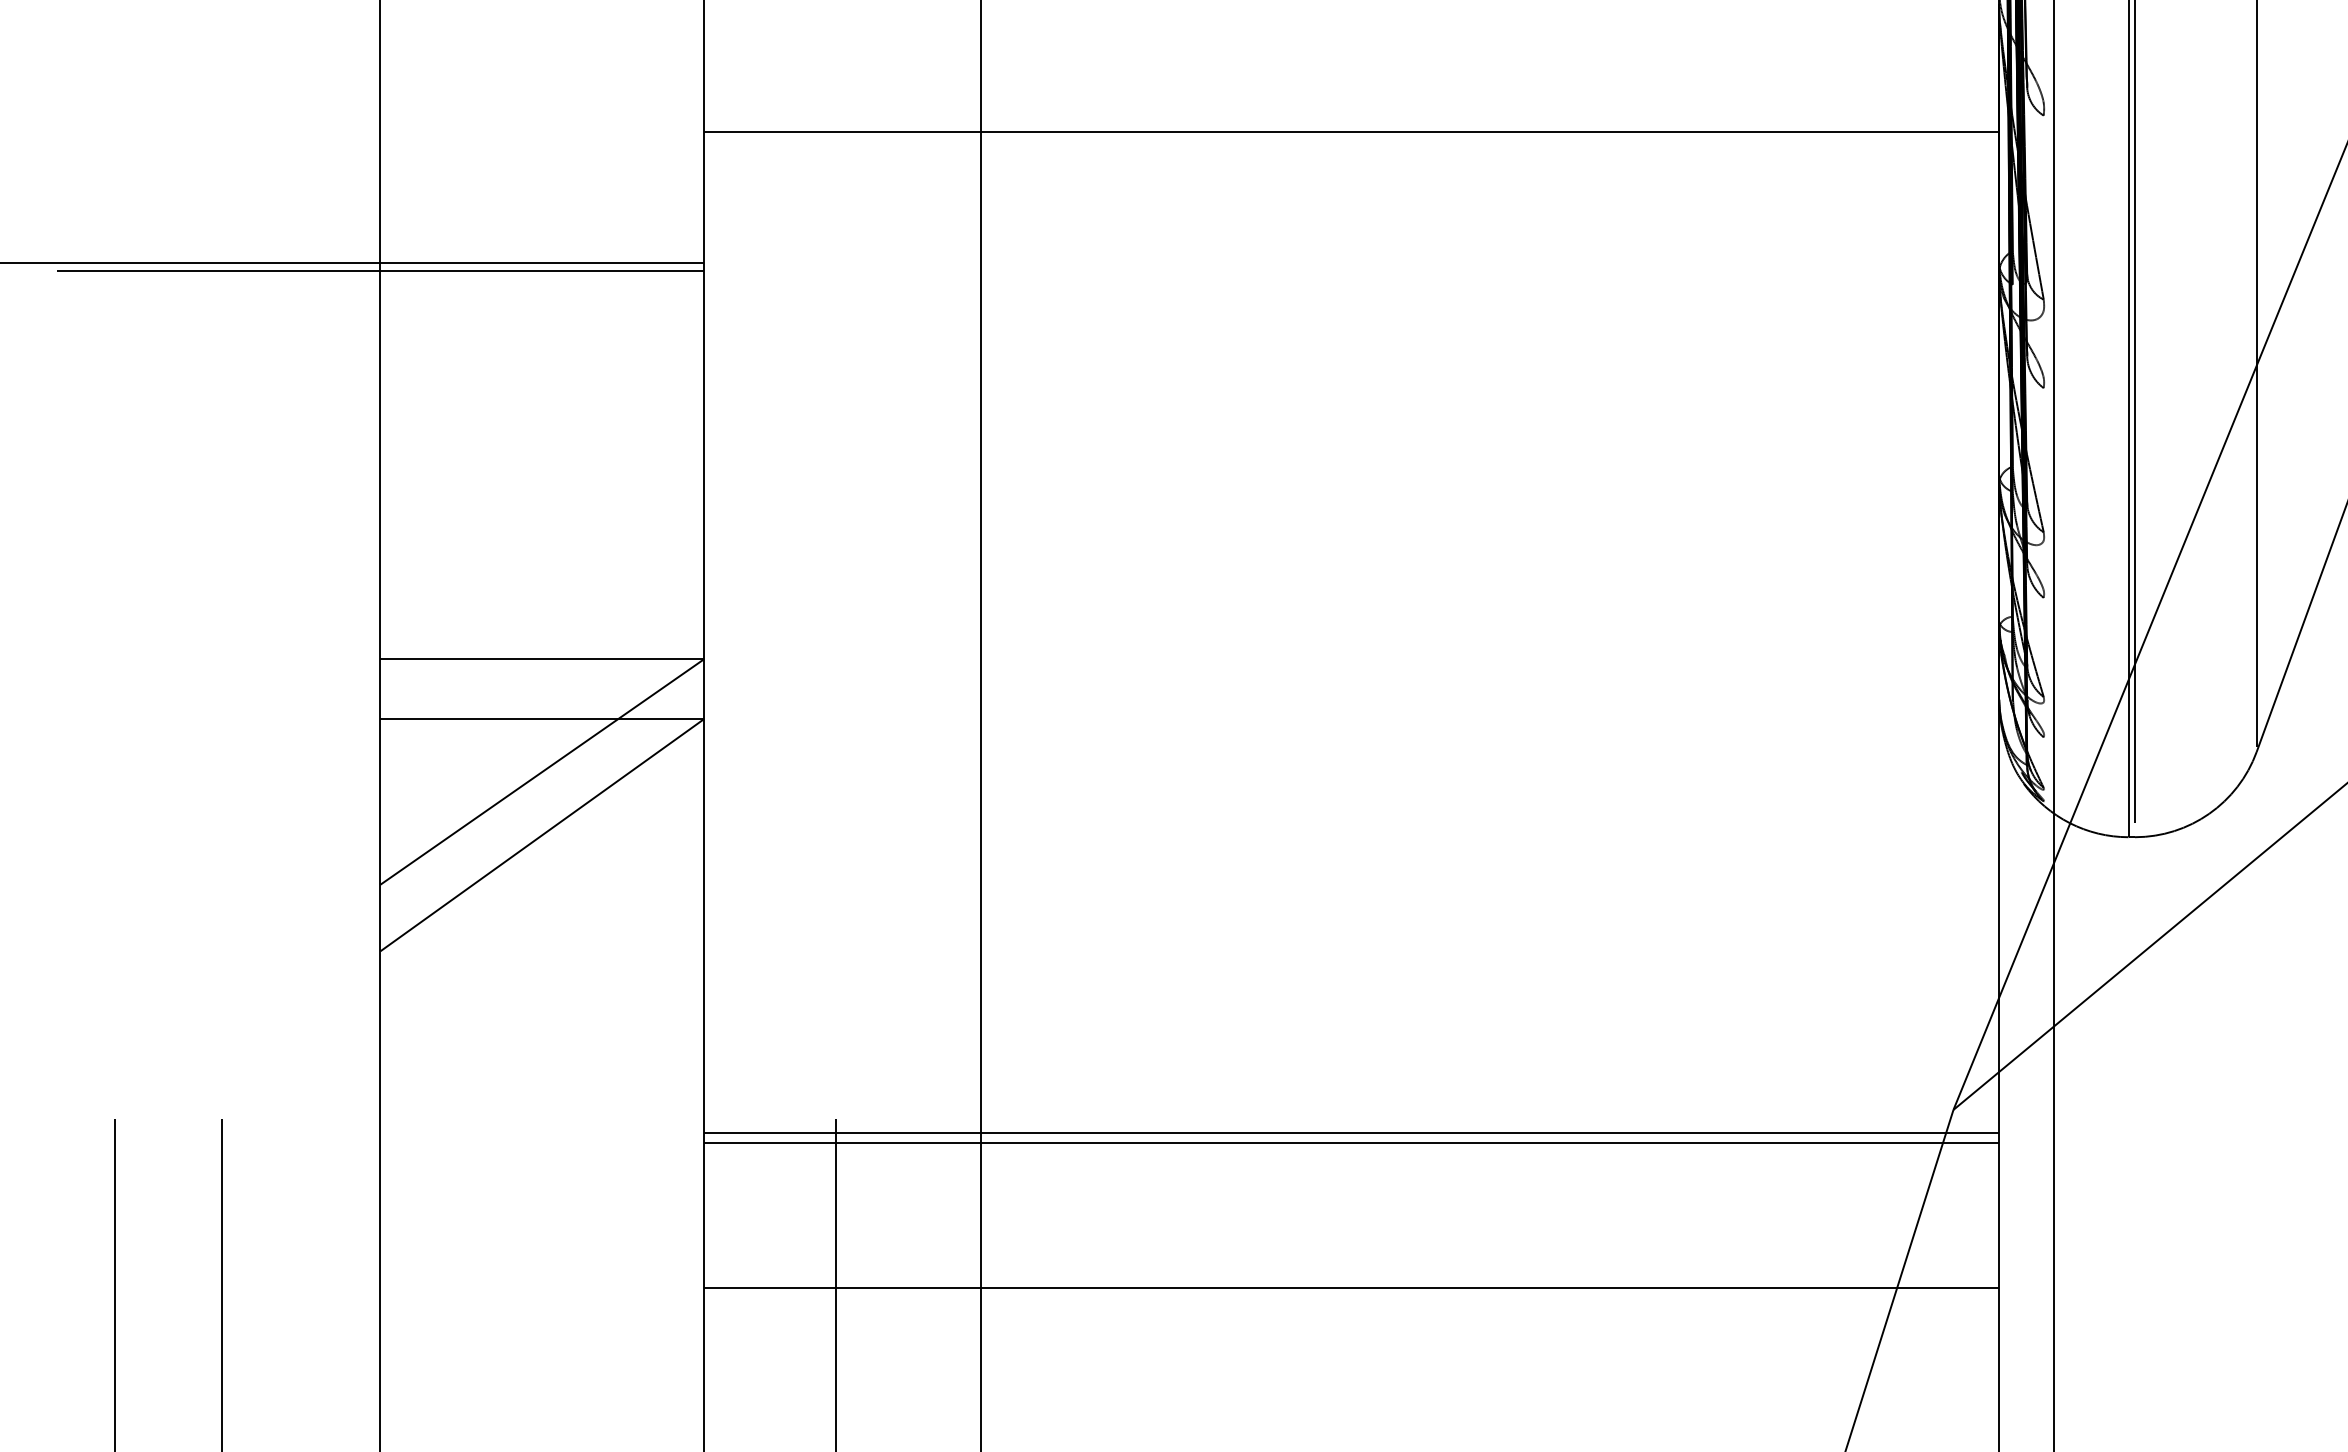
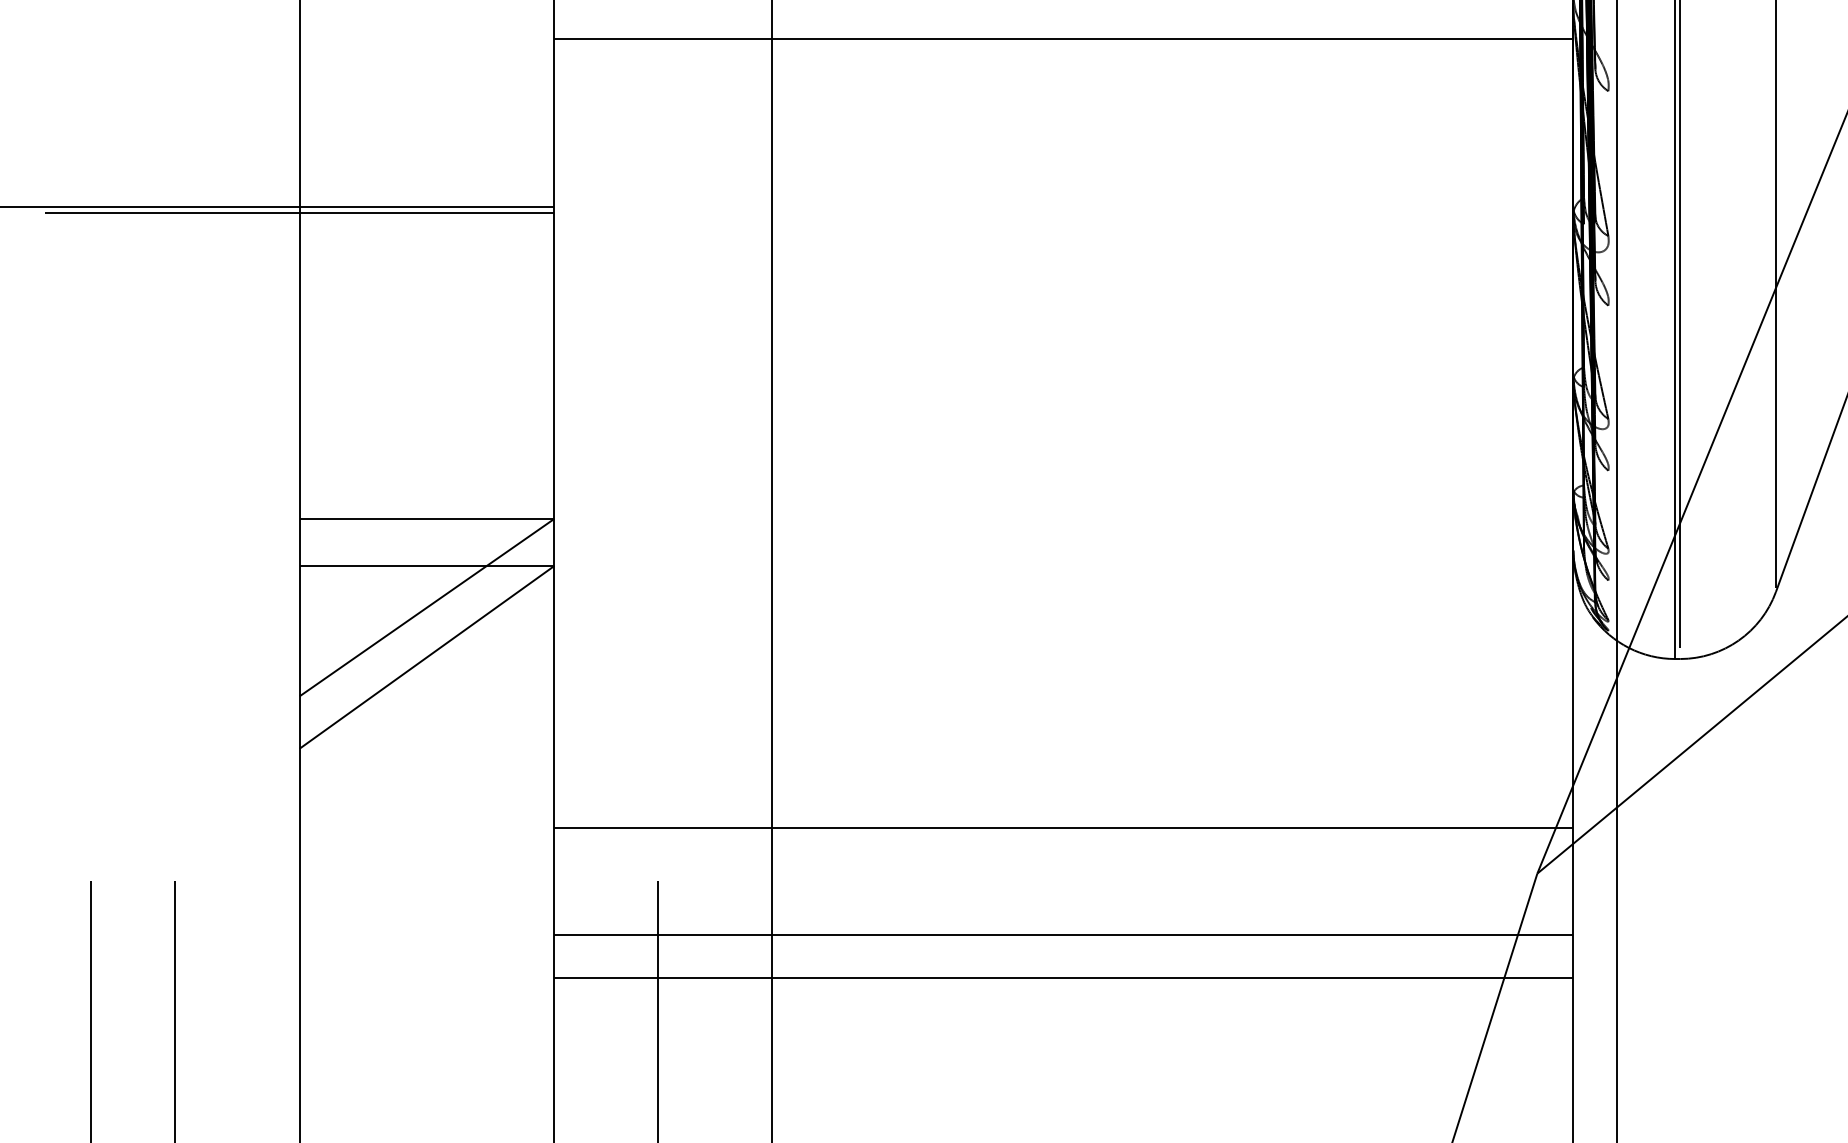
line: (1351, 131) -> (1063, 39), moved
line: (1351, 1132) -> (1063, 827), moved
line: (1351, 1143) -> (1063, 935), moved
line: (1351, 1287) -> (1063, 977), moved

